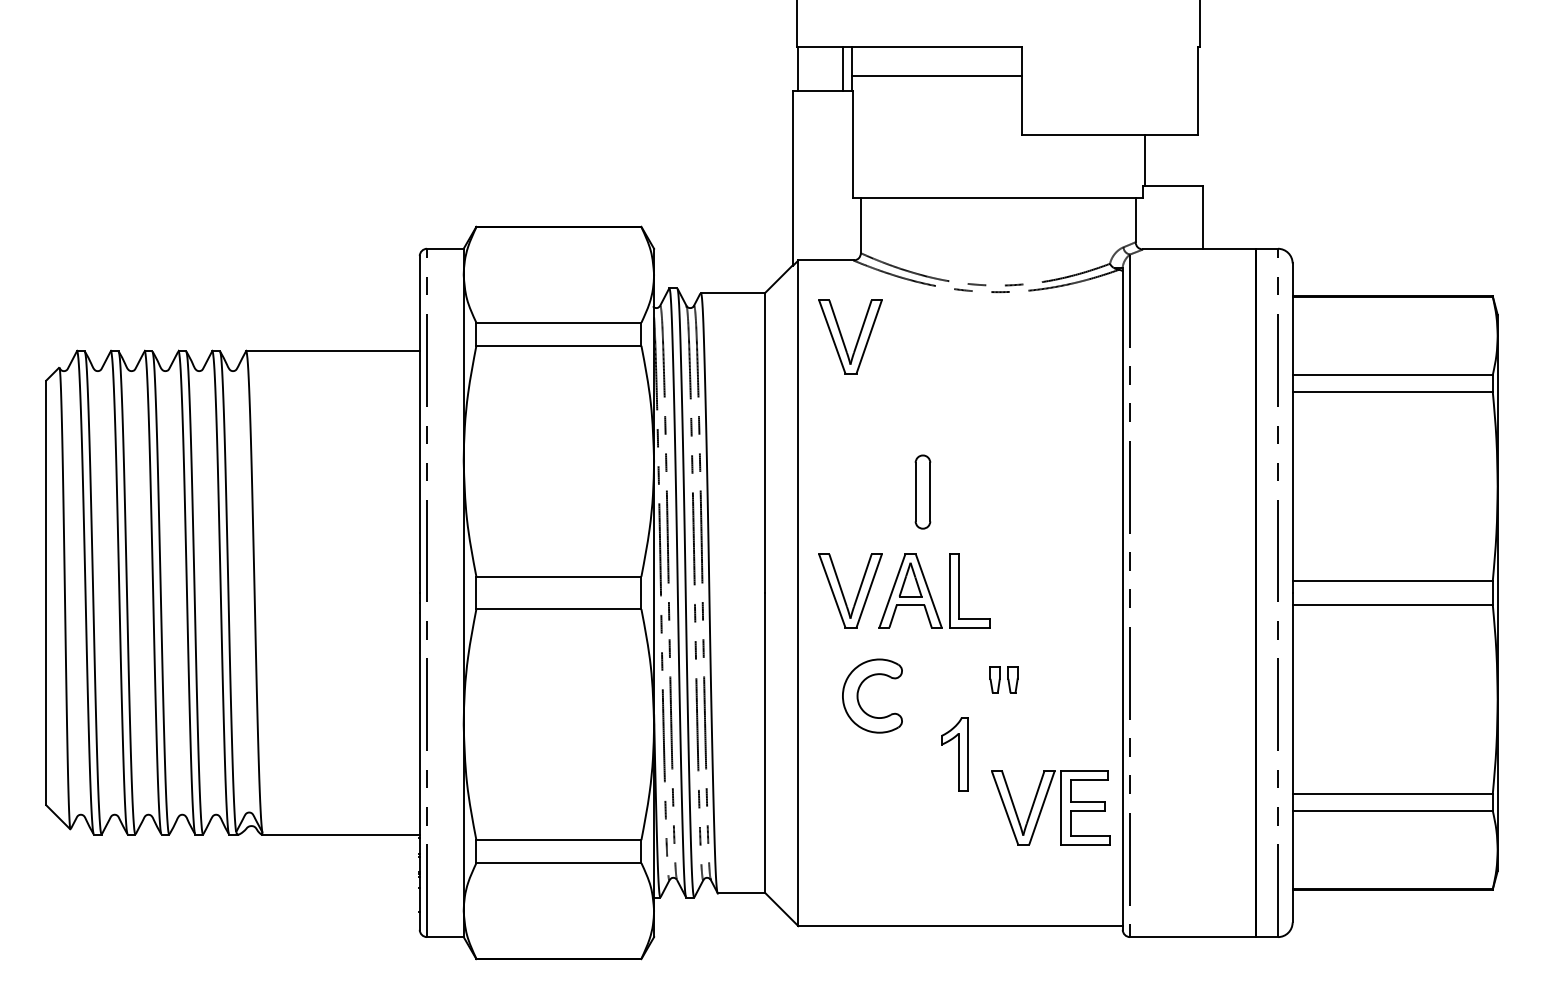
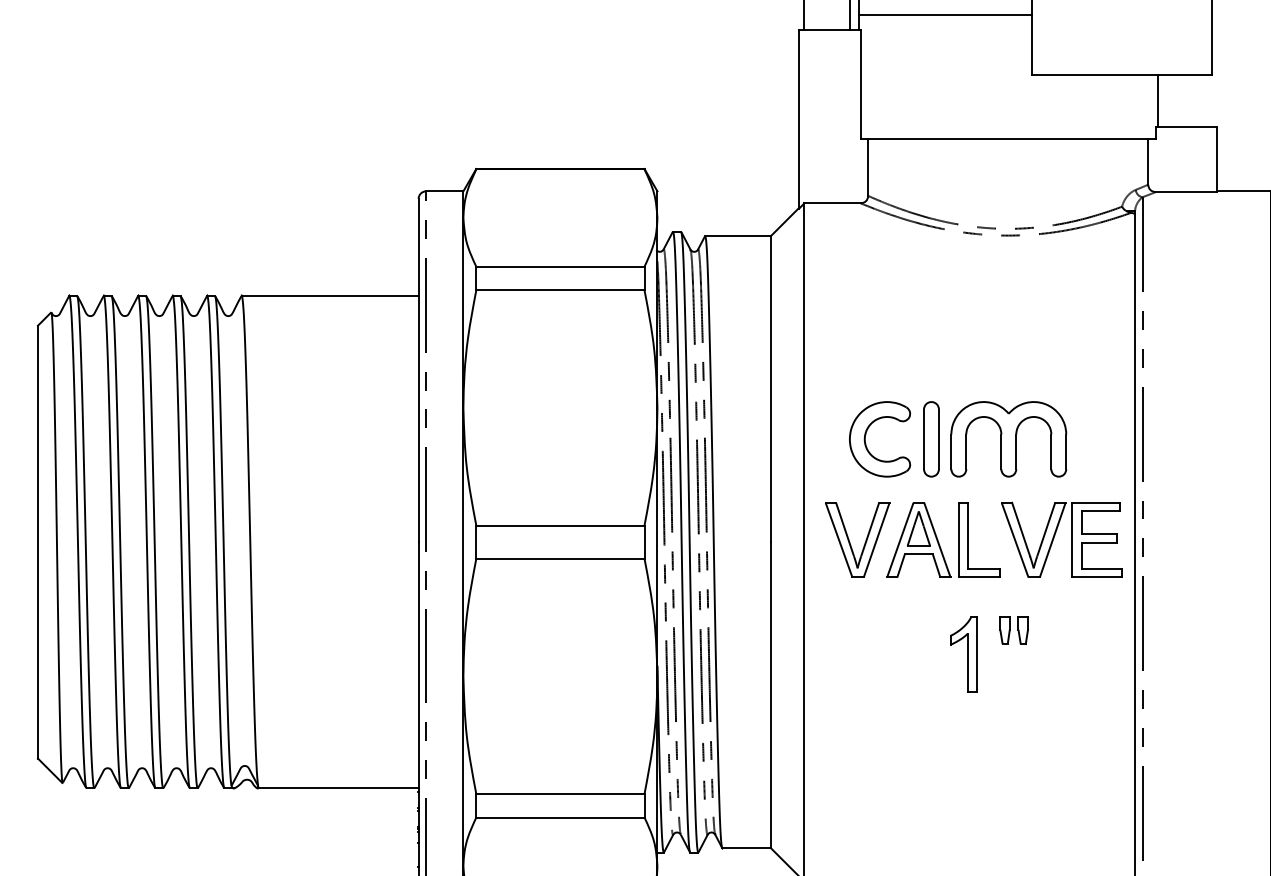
part: (843, 338) -> (850, 282), removed
part: (998, 491) -> (1008, 438), added
part: (859, 690) -> (866, 433), moved
part: (954, 754) -> (963, 654), moved
part: (1044, 804) -> (1055, 536), moved

